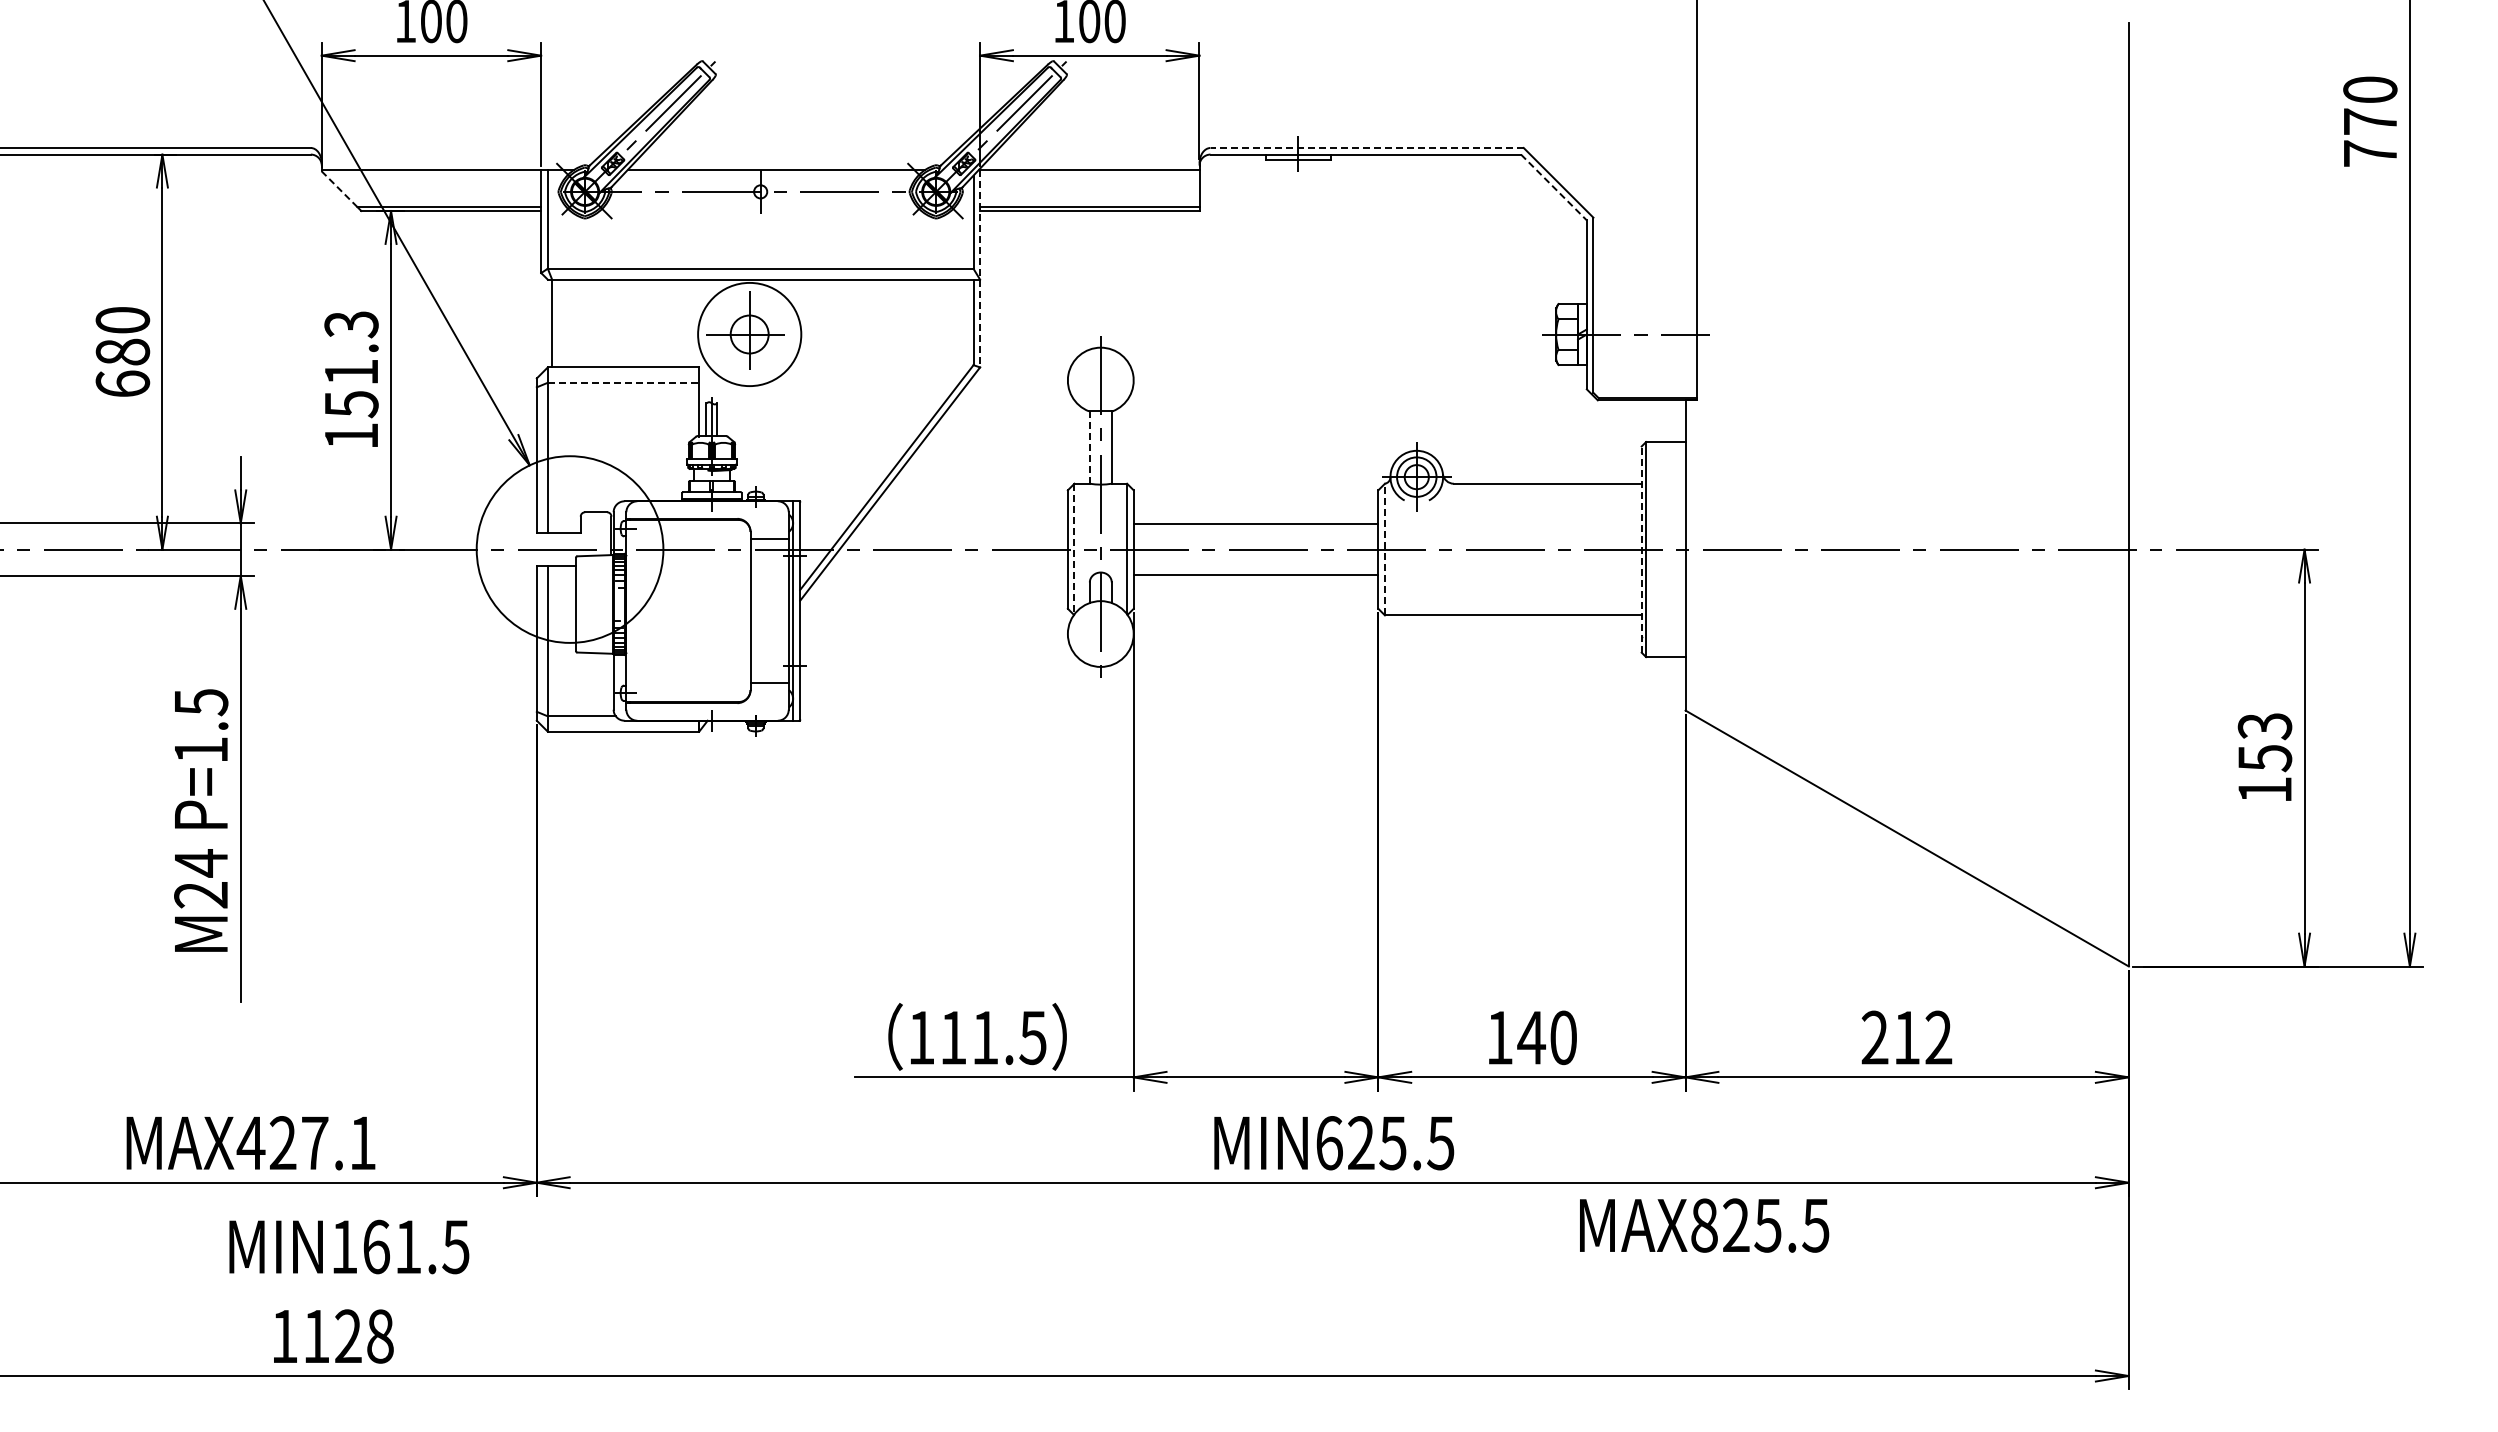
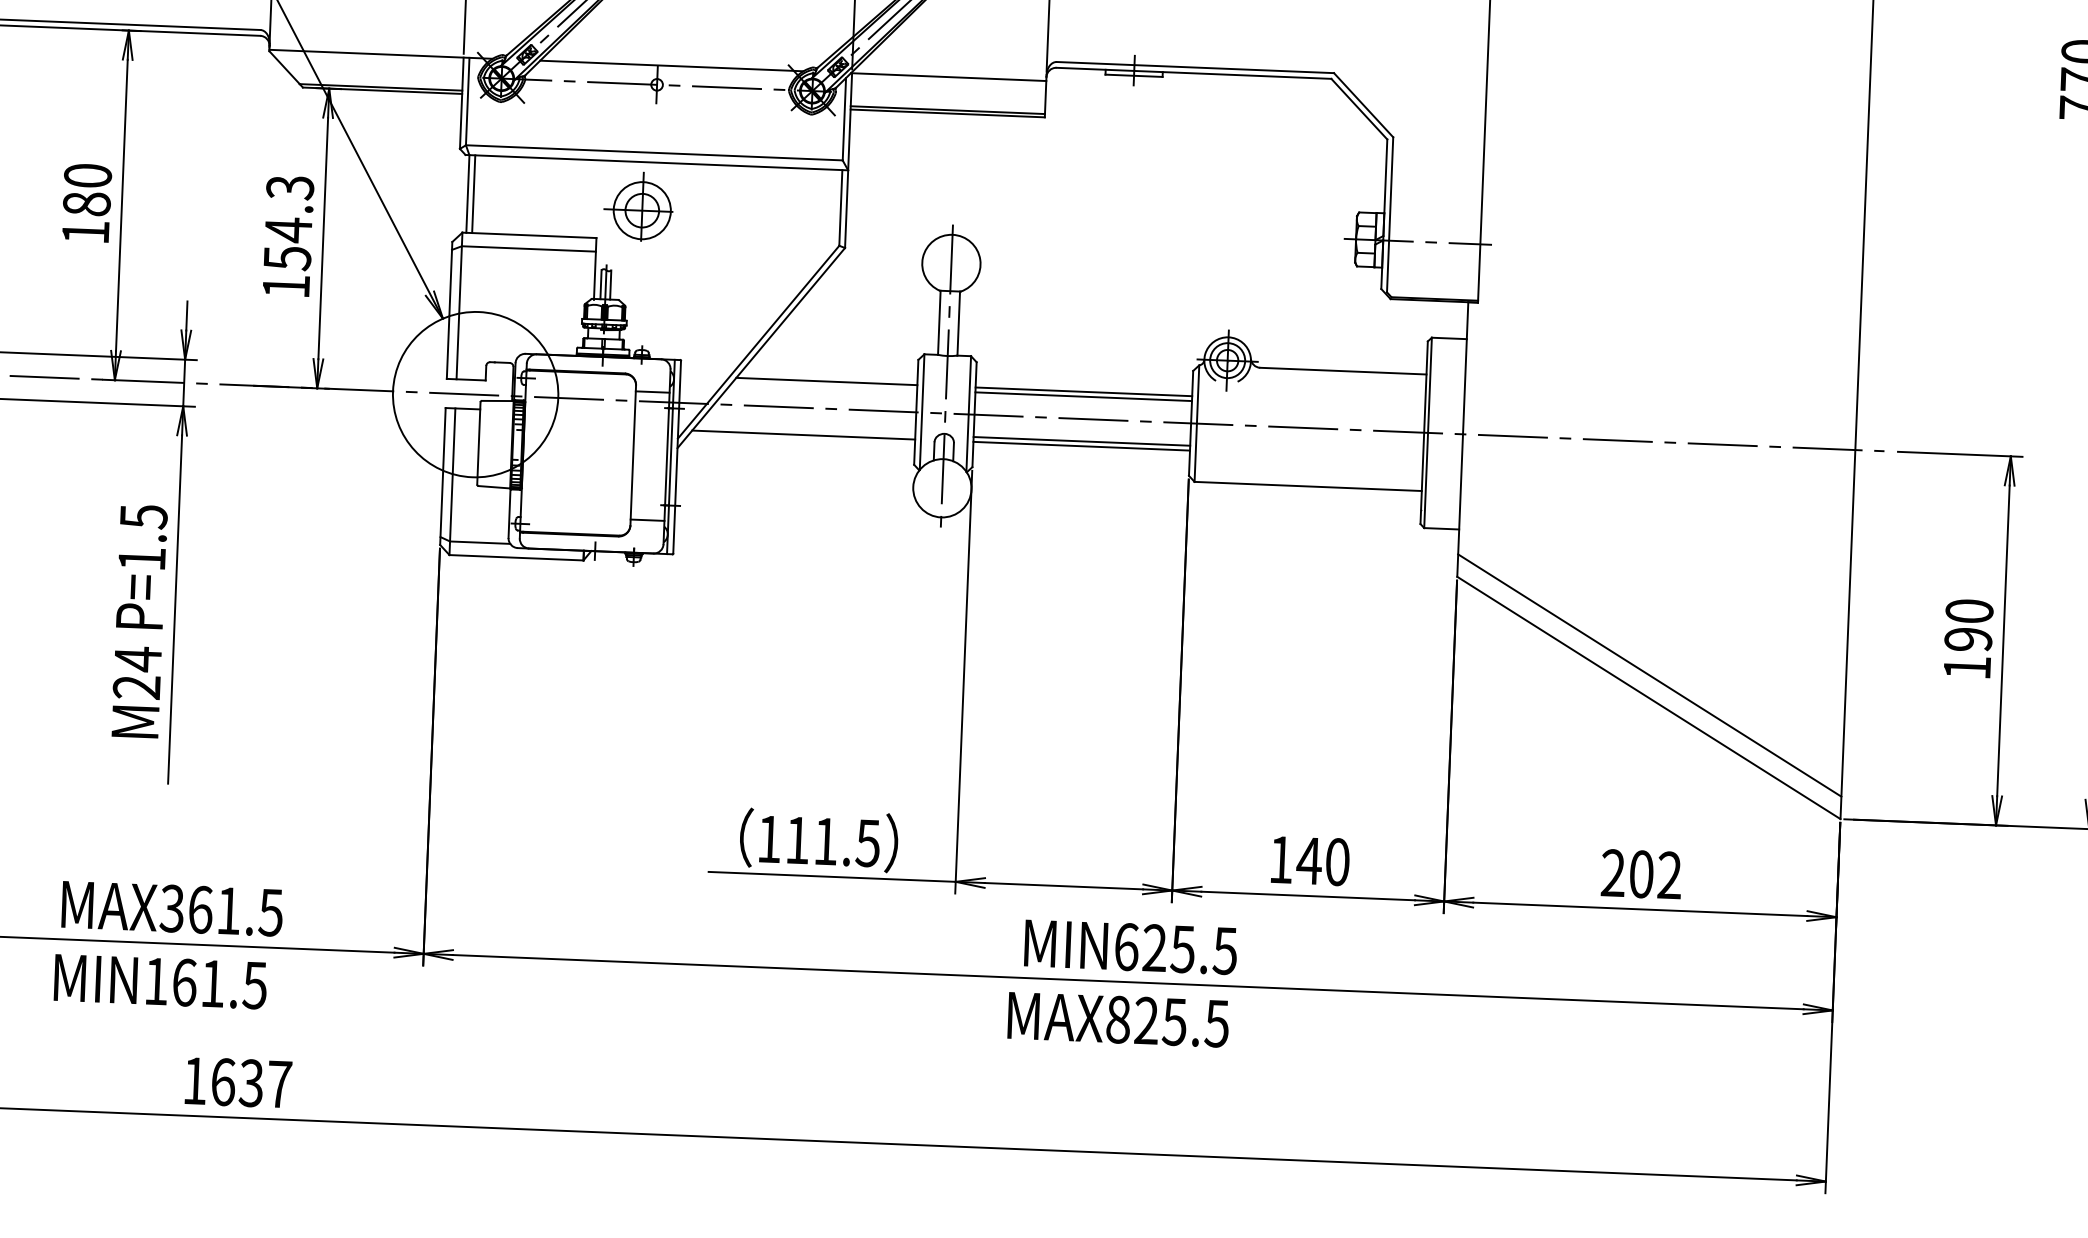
line: (1367, 148) -> (1195, 68), dashed -> solid
line: (1553, 187) -> (1358, 109), dashed -> solid
line: (339, 189) -> (284, 67), dashed -> solid
line: (980, 268) -> (848, 160), dashed -> solid
line: (558, 323) -> (473, 194), added
circle: (749, 334) -> (642, 210), size x0.62
text: (351, 372) -> (288, 230), 151.3 -> 154.3
line: (623, 382) -> (528, 248), dashed -> solid
text: (122, 383) -> (85, 231), 680 -> 180
line: (1089, 447) -> (939, 322), dashed -> solid
line: (965, 518) -> (826, 381), added
line: (1255, 518) -> (1083, 391), added
line: (1074, 549) -> (922, 412), dashed -> solid
line: (1384, 549) -> (1196, 423), dashed -> solid
line: (1641, 549) -> (1423, 432), dashed -> solid
line: (941, 580) -> (803, 435), added
line: (1255, 580) -> (1081, 446), added
text: (2264, 742) -> (1968, 625), 153 -> 190
line: (1906, 813) -> (1649, 675), added
text: (1907, 1037) -> (1642, 874), 212 -> 202
text: (305, 1143) -> (220, 910), MAX427.1 -> MAX361.5
text: (1704, 1225) -> (1118, 1019), moved
text: (349, 1246) -> (160, 981), moved
text: (348, 1336) -> (251, 1083), 1128 -> 1637

